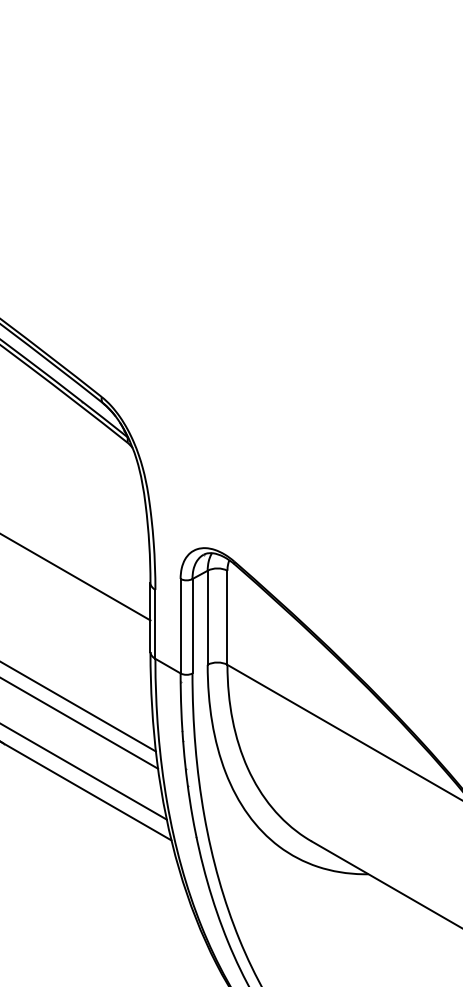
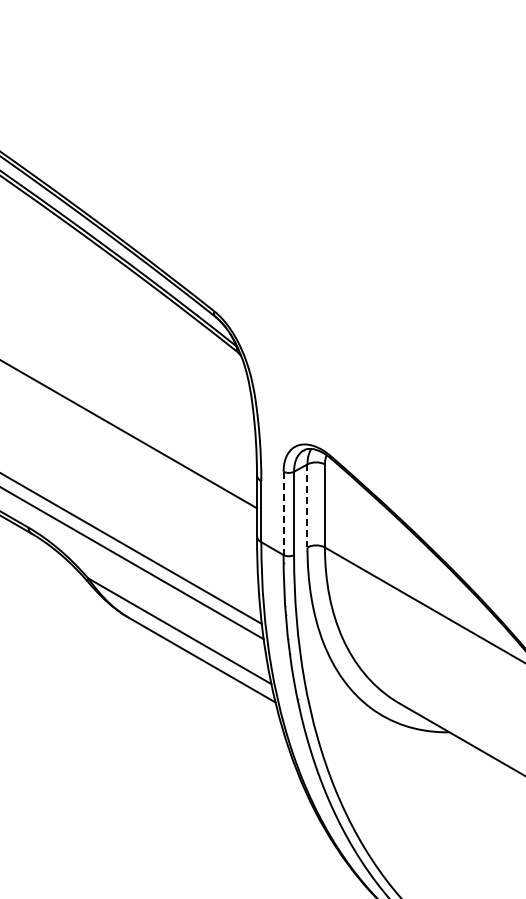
line: (207, 617) -> (307, 505), solid -> dashed
line: (180, 626) -> (283, 513), solid -> dashed

